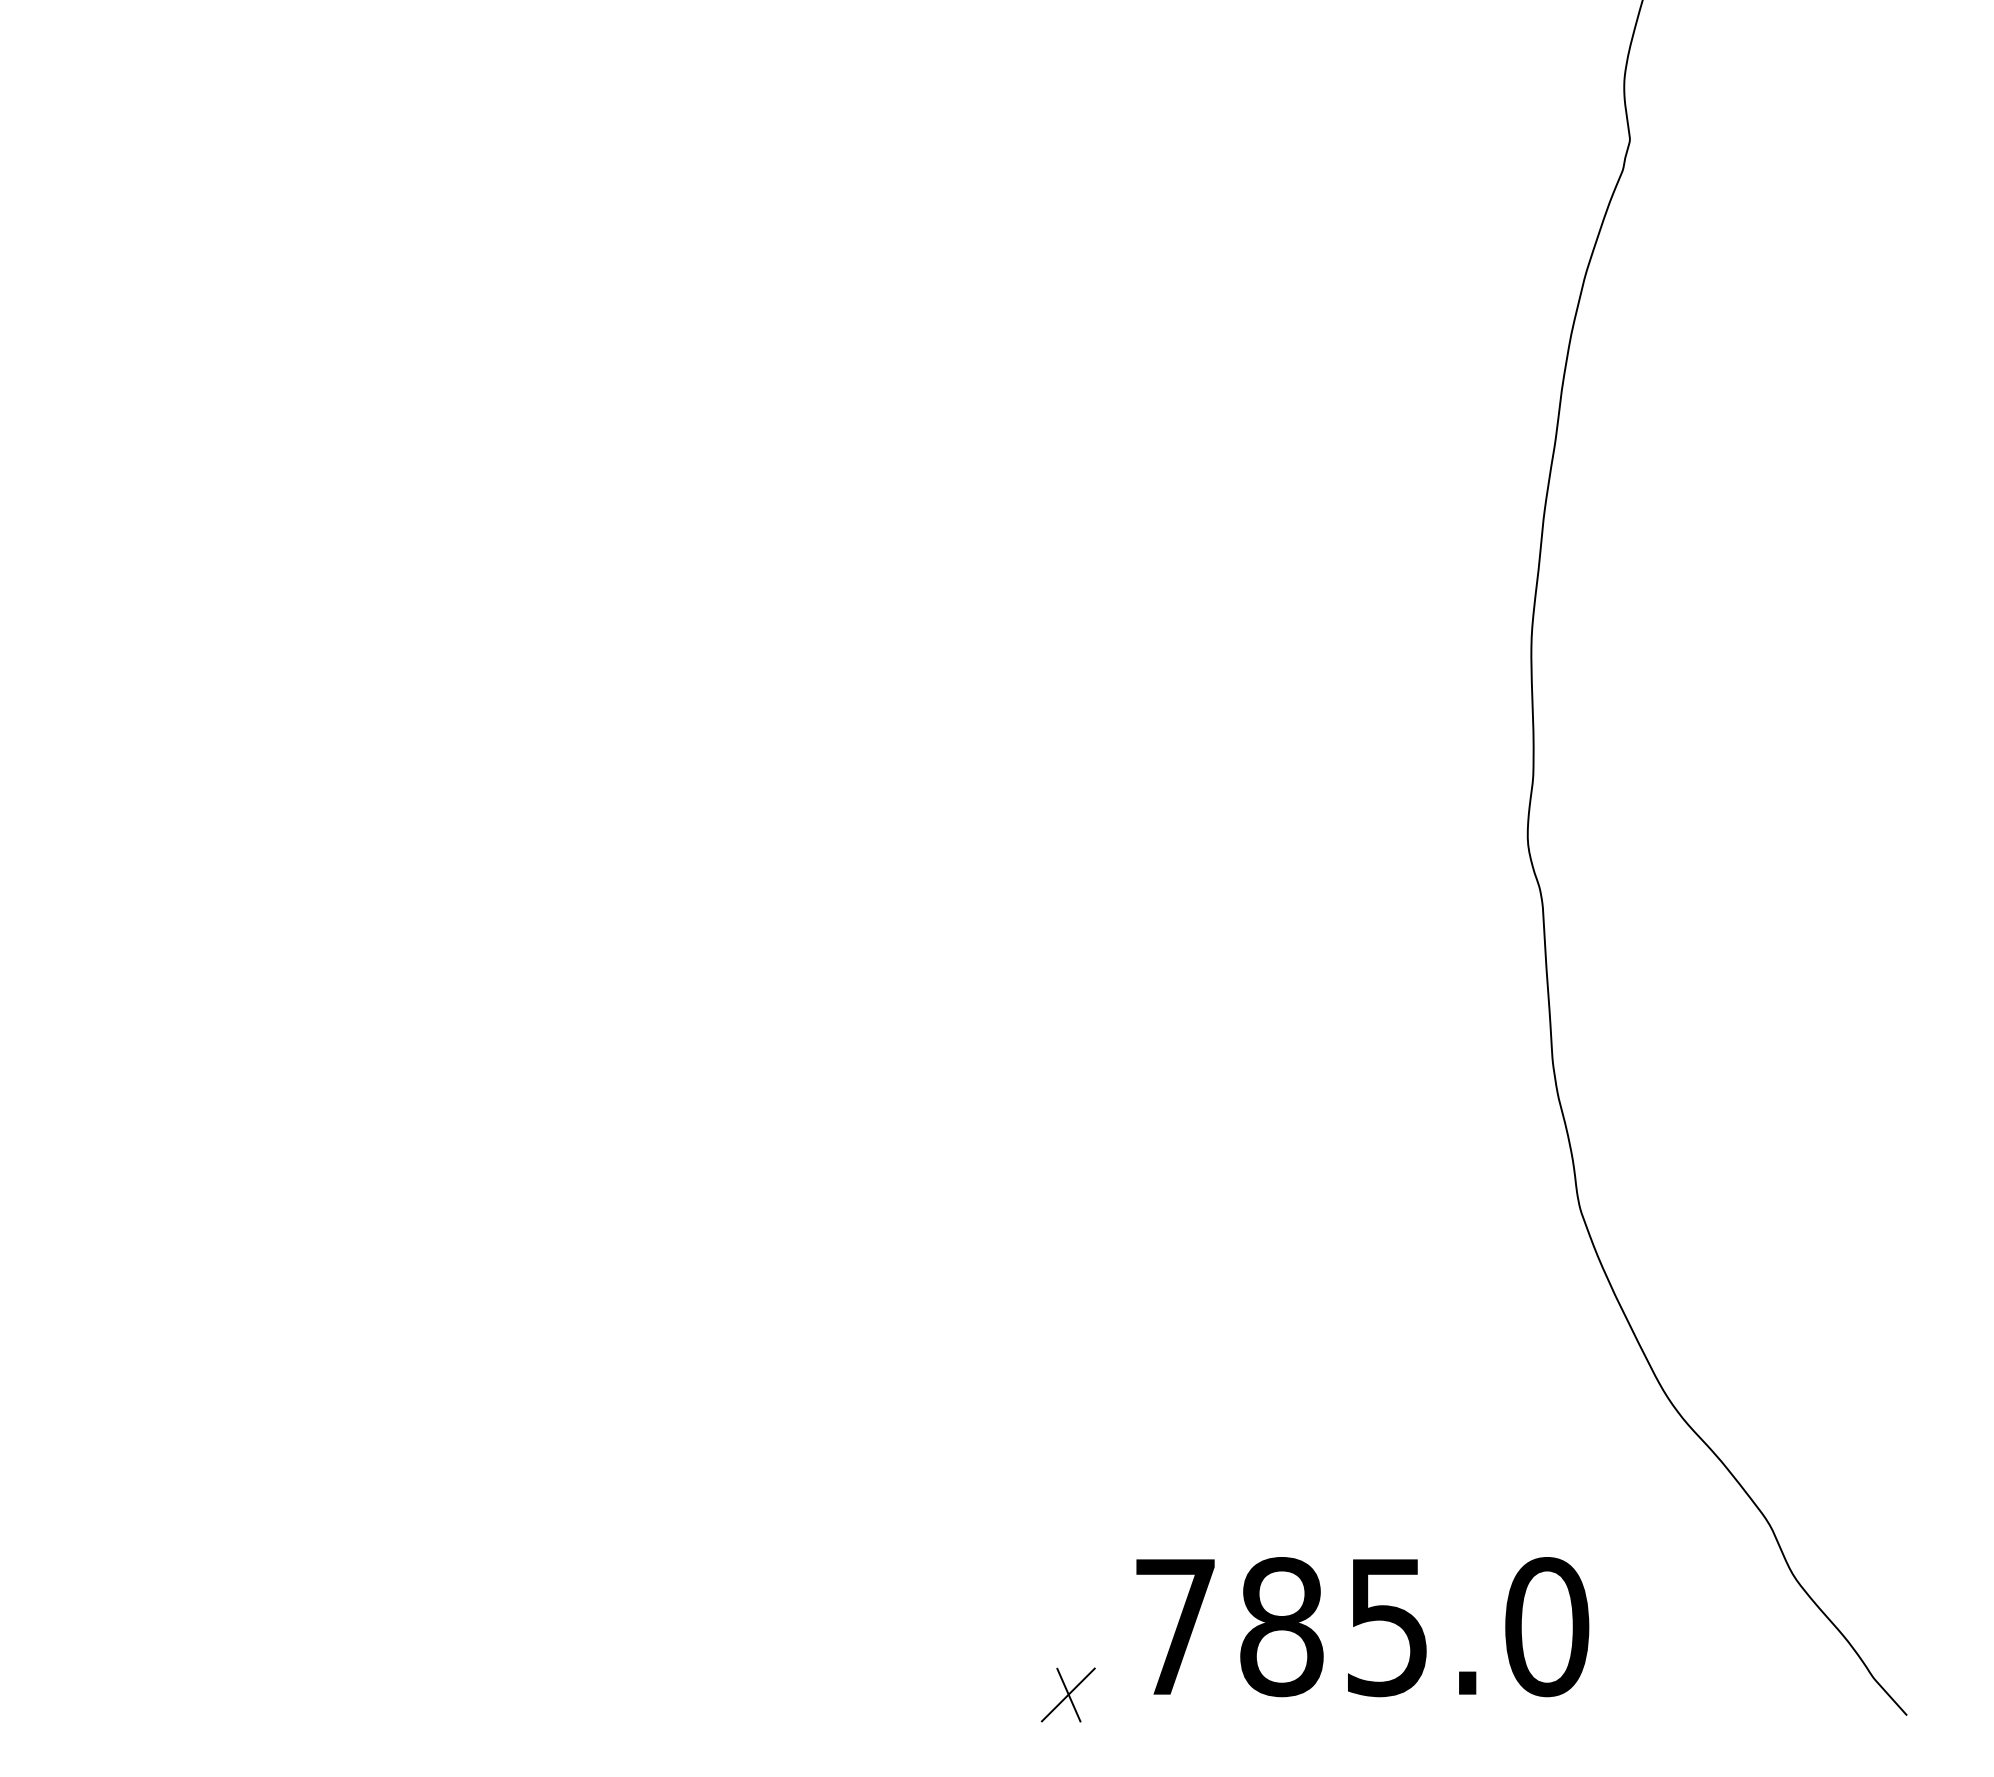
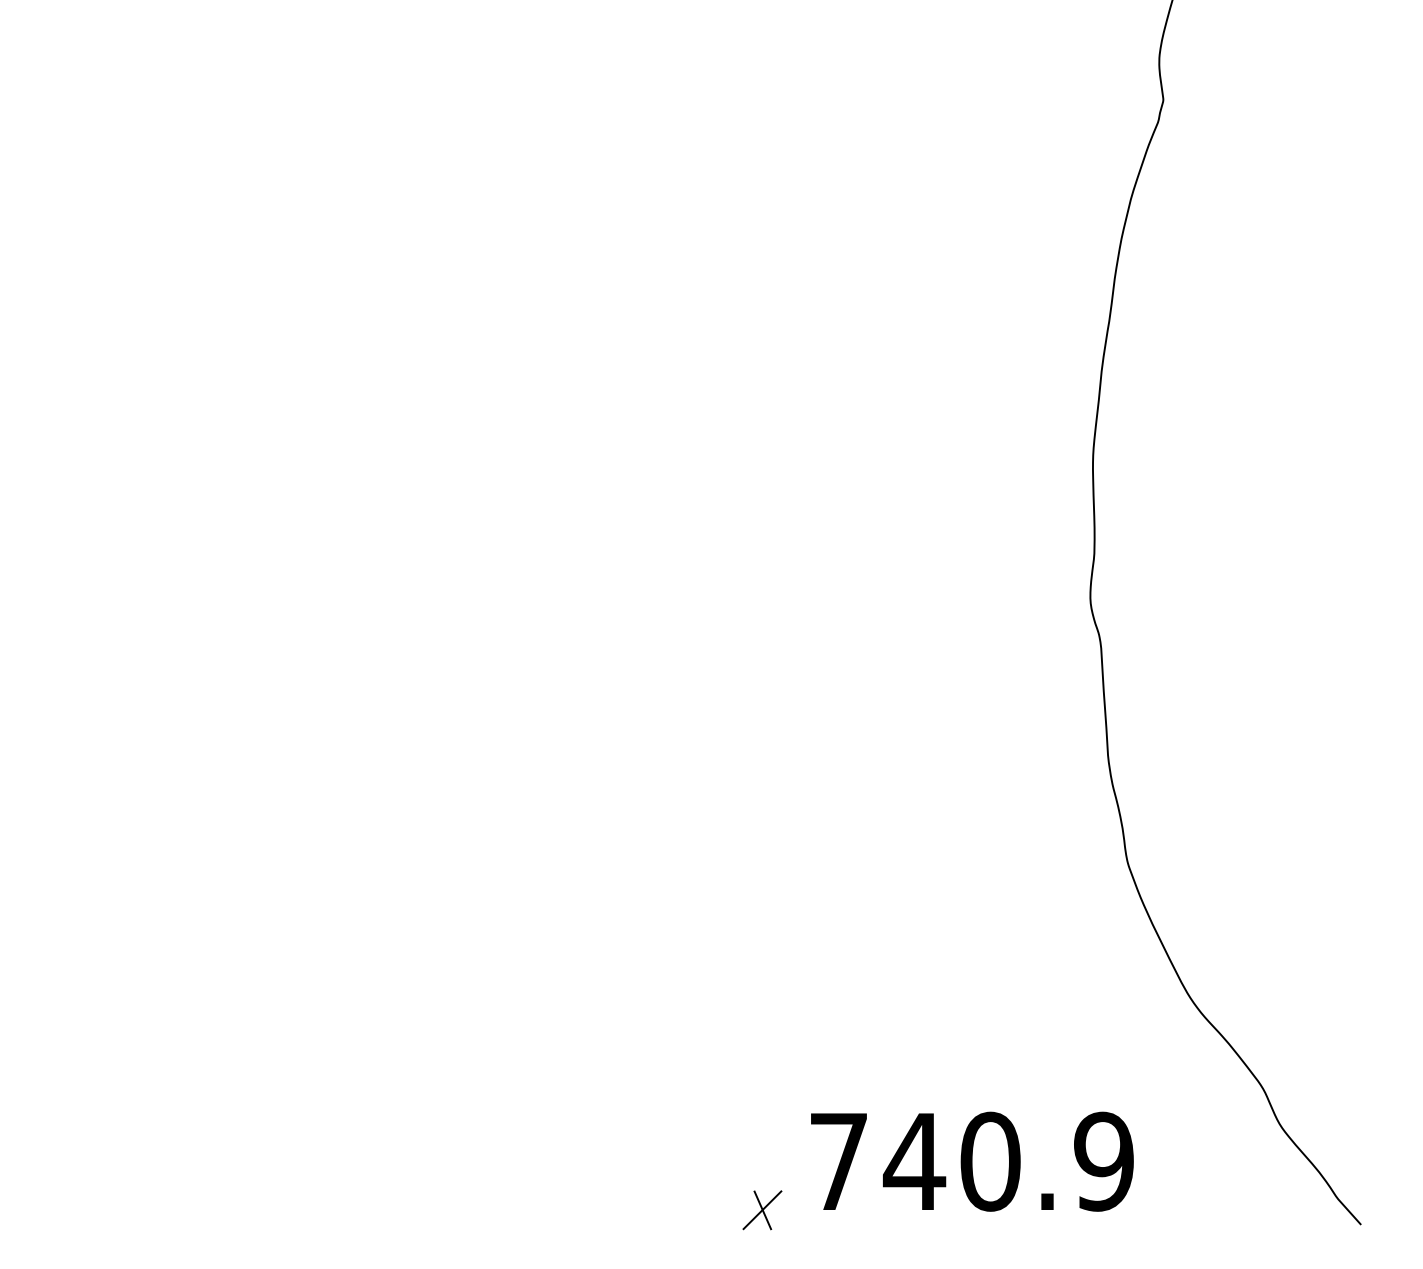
text: (1413, 1627) -> (1008, 1162), 785.0 -> 740.9

